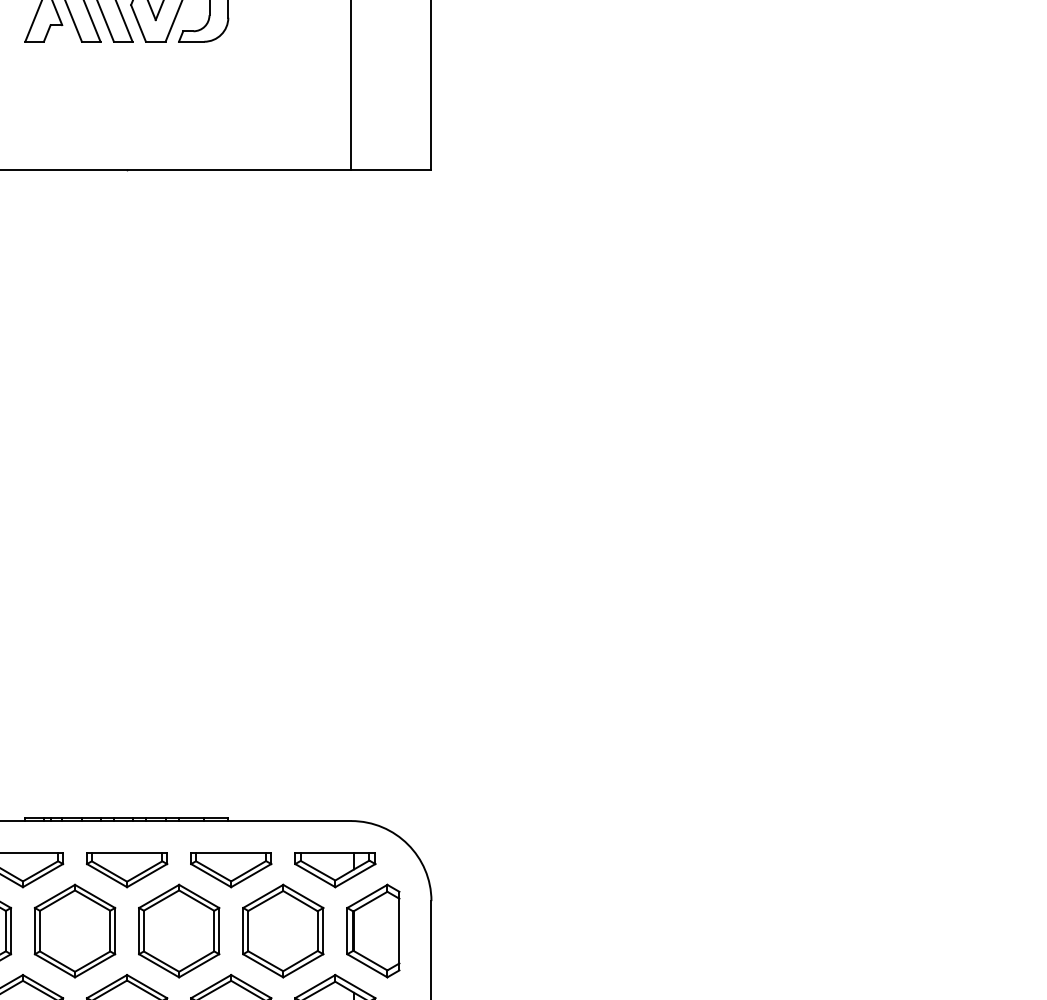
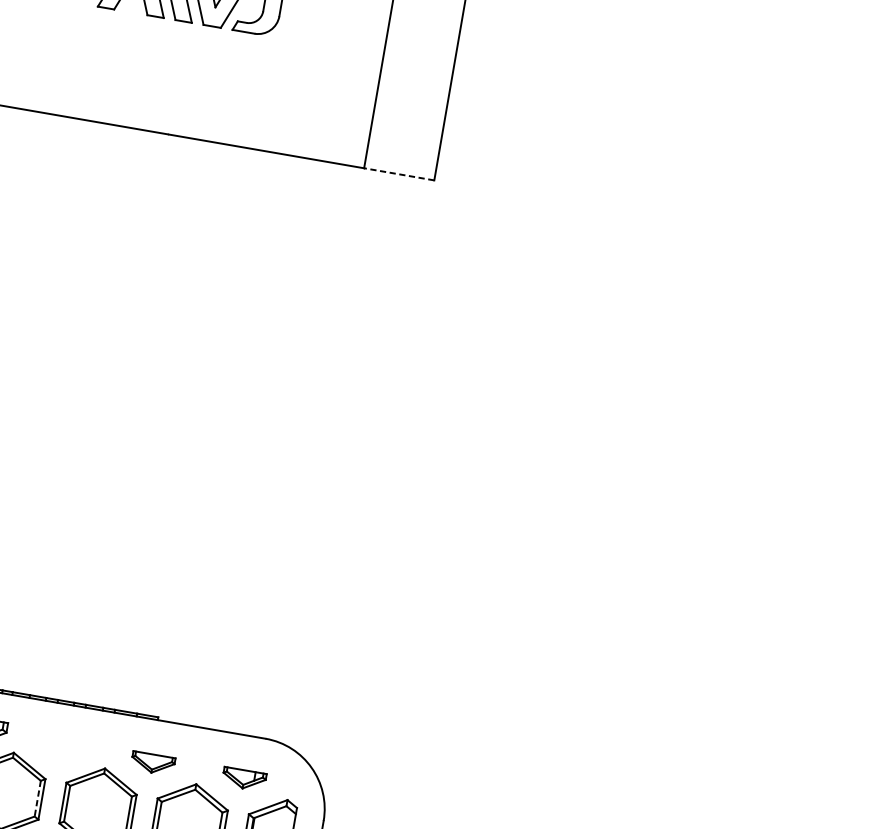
line: (390, 169) -> (398, 173), solid -> dashed
part: (127, 870) -> (61, 748), removed
part: (231, 870) -> (153, 763), size x0.6
part: (335, 870) -> (244, 779), size x0.6
line: (110, 931) -> (37, 799), solid -> dashed

